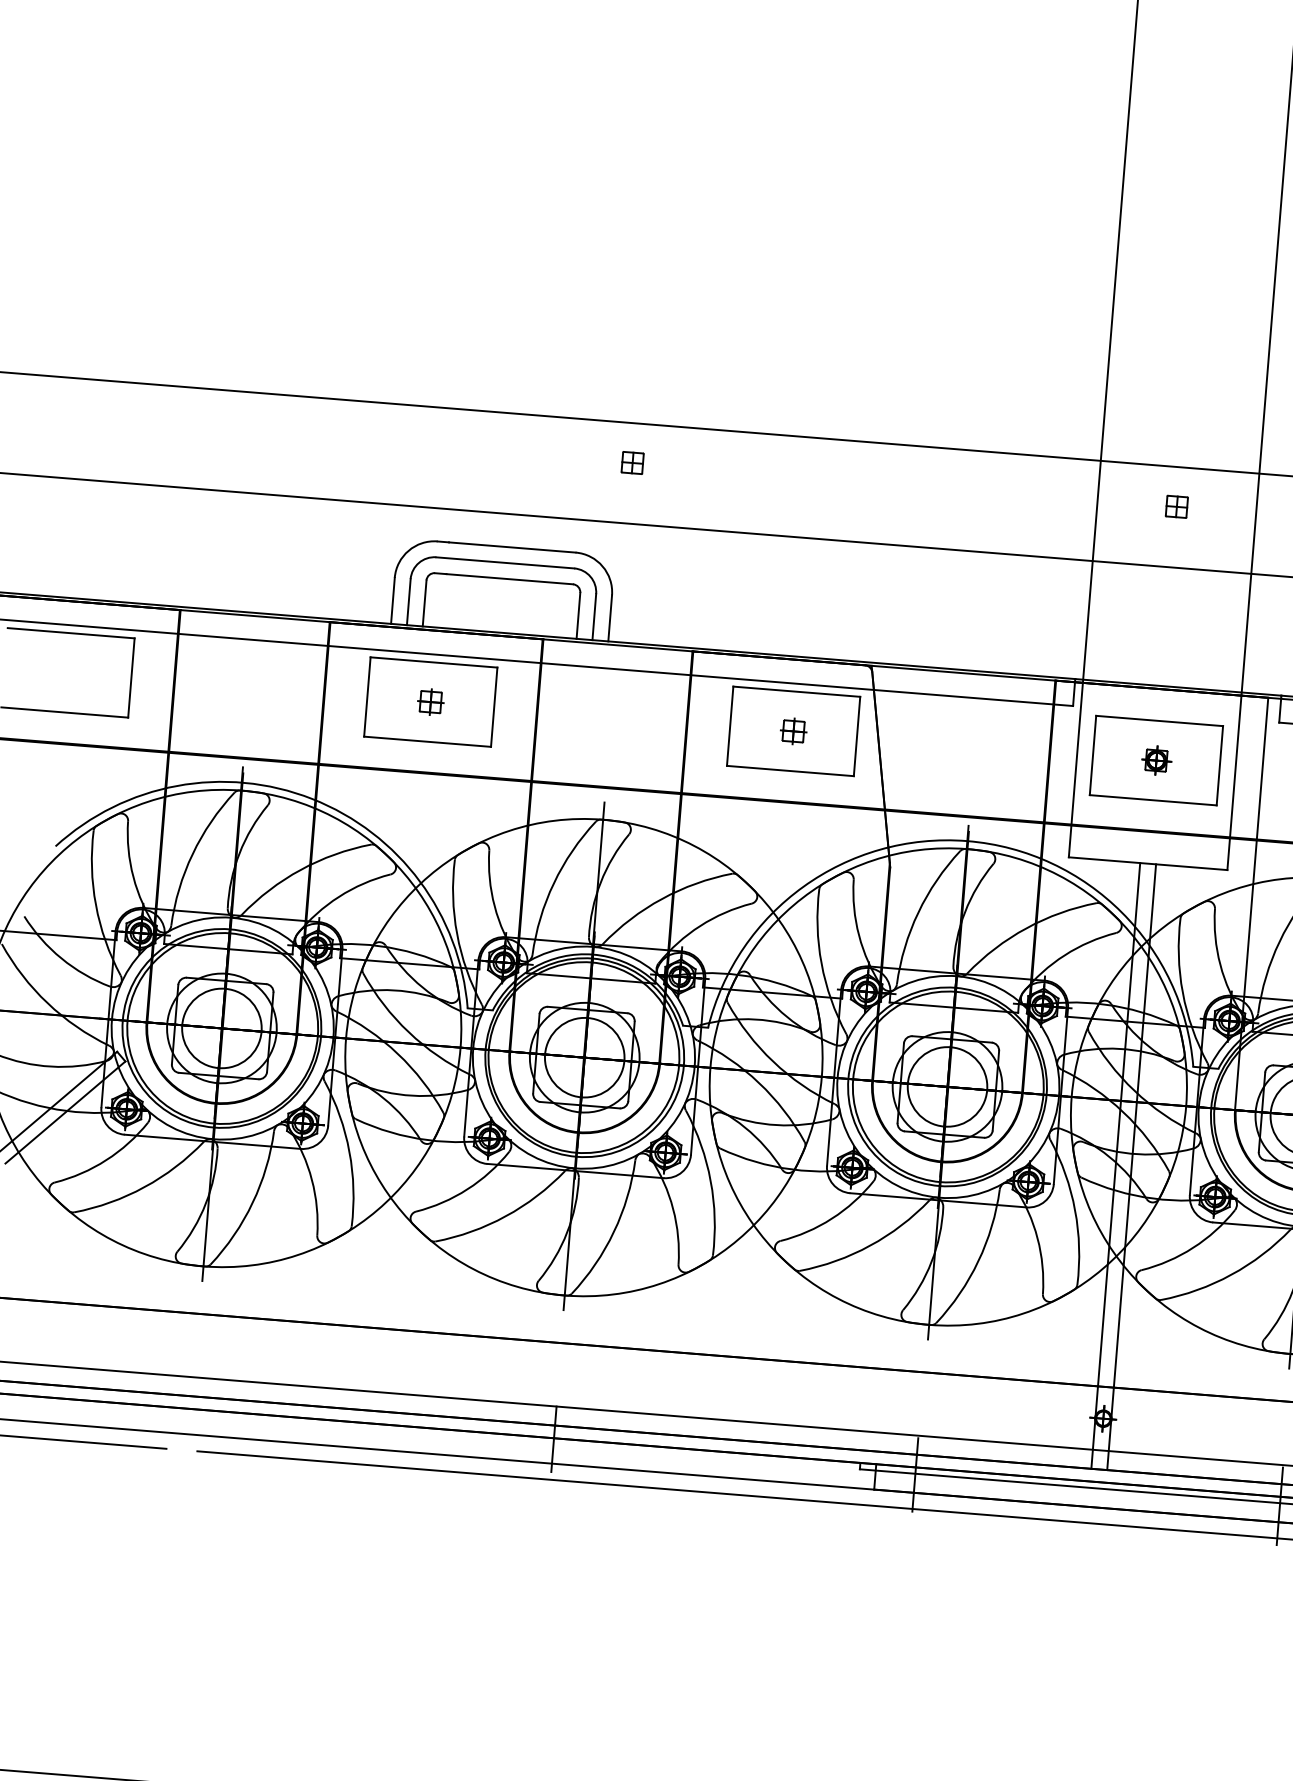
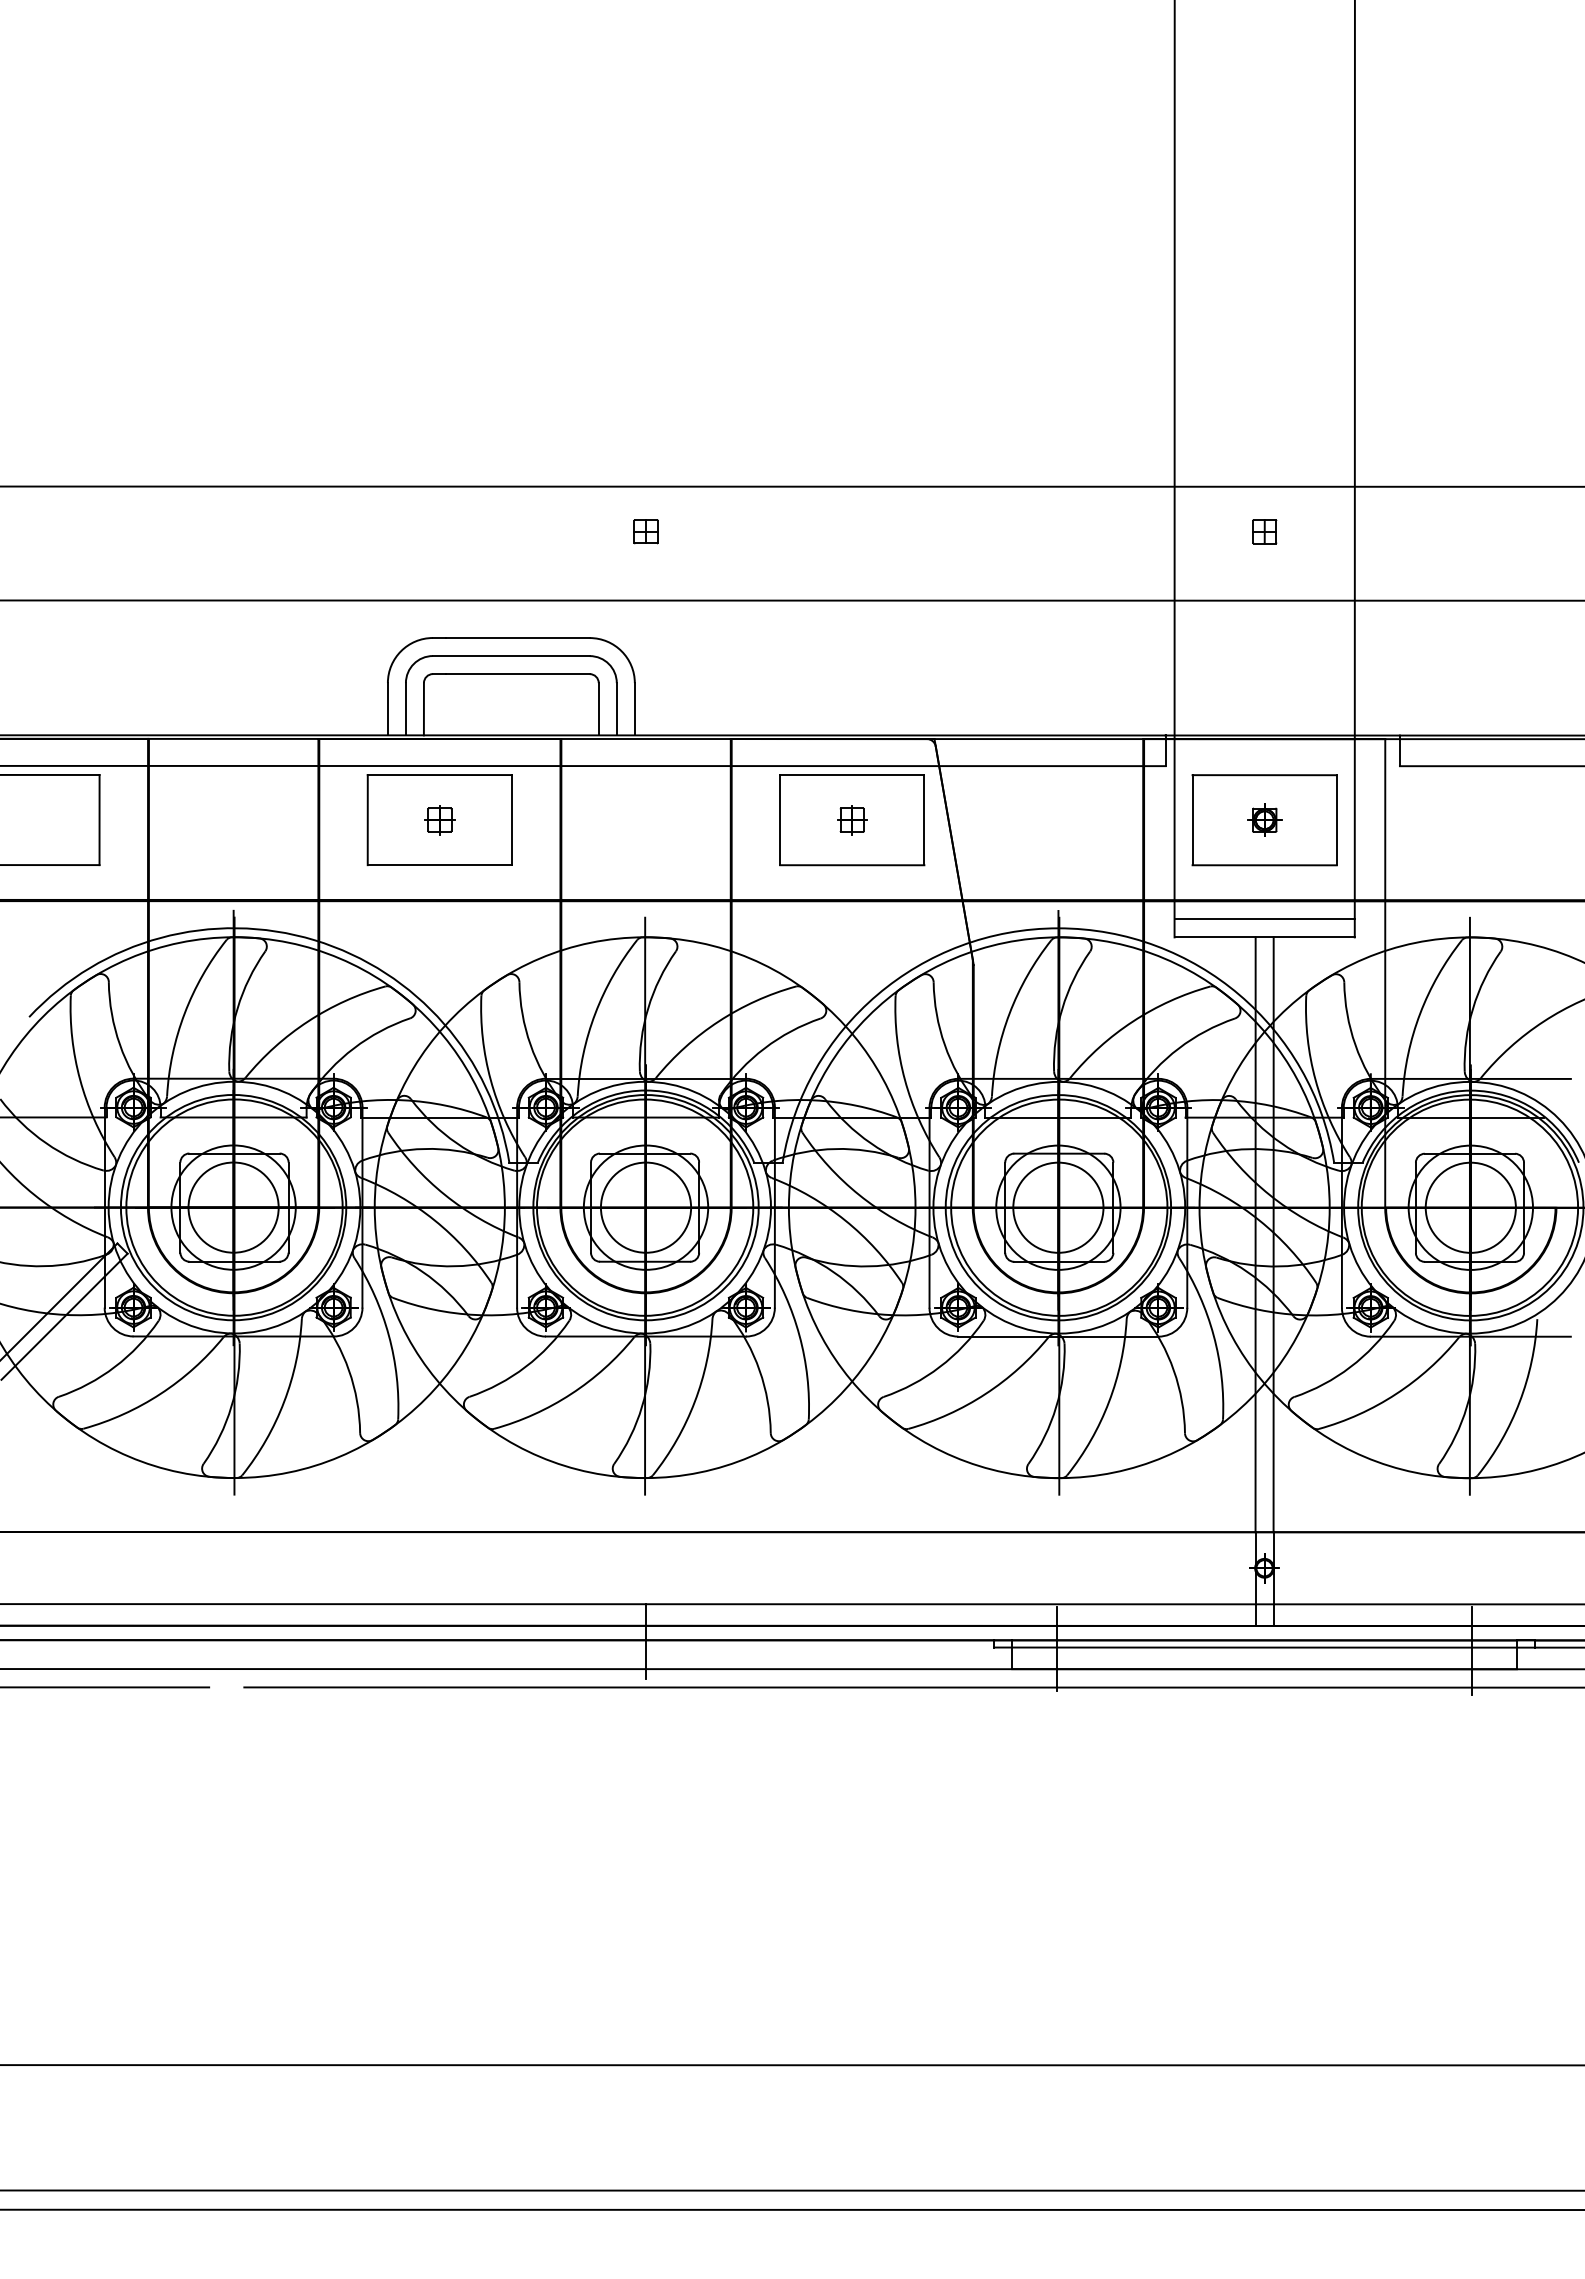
line: (1149, 847) -> (1264, 919), added

